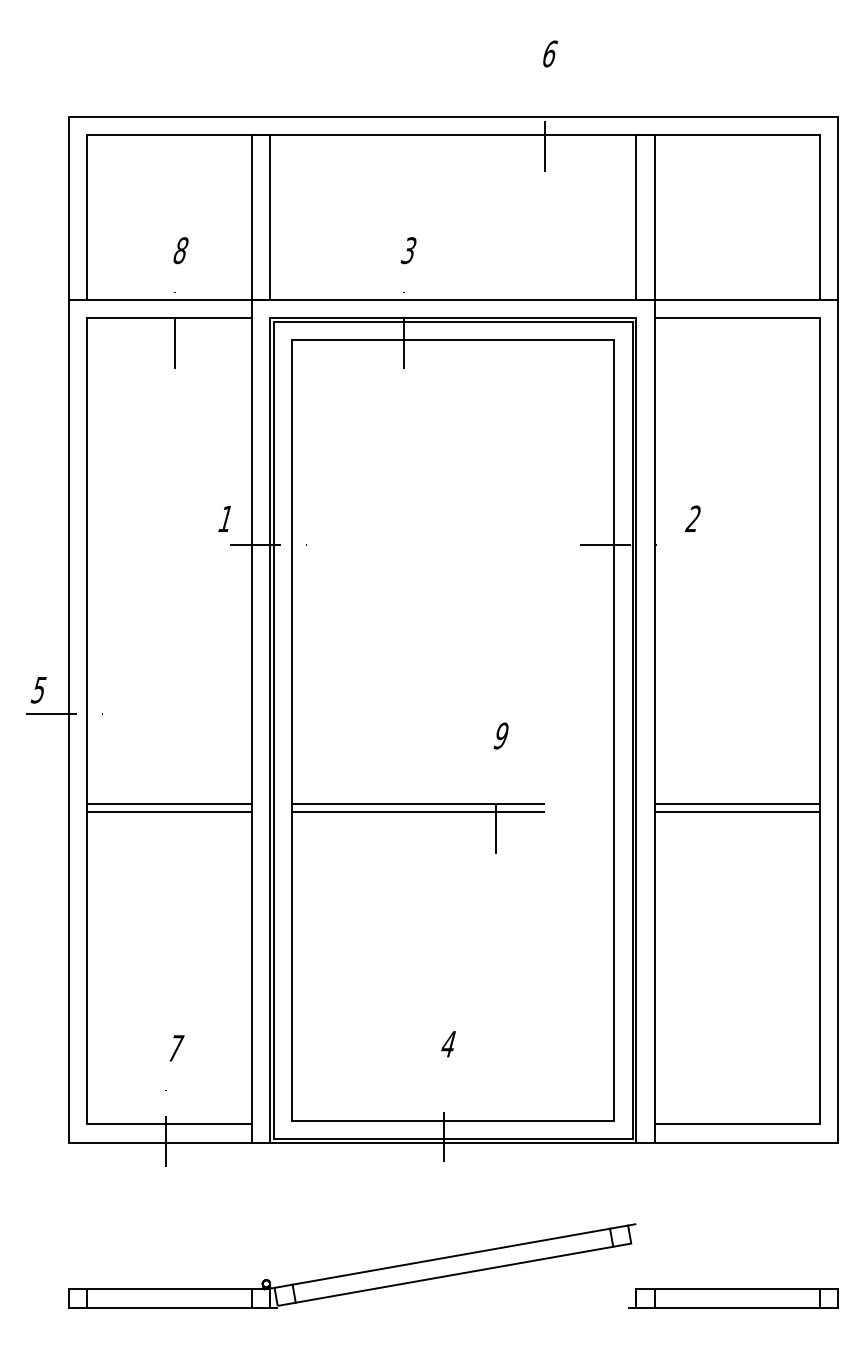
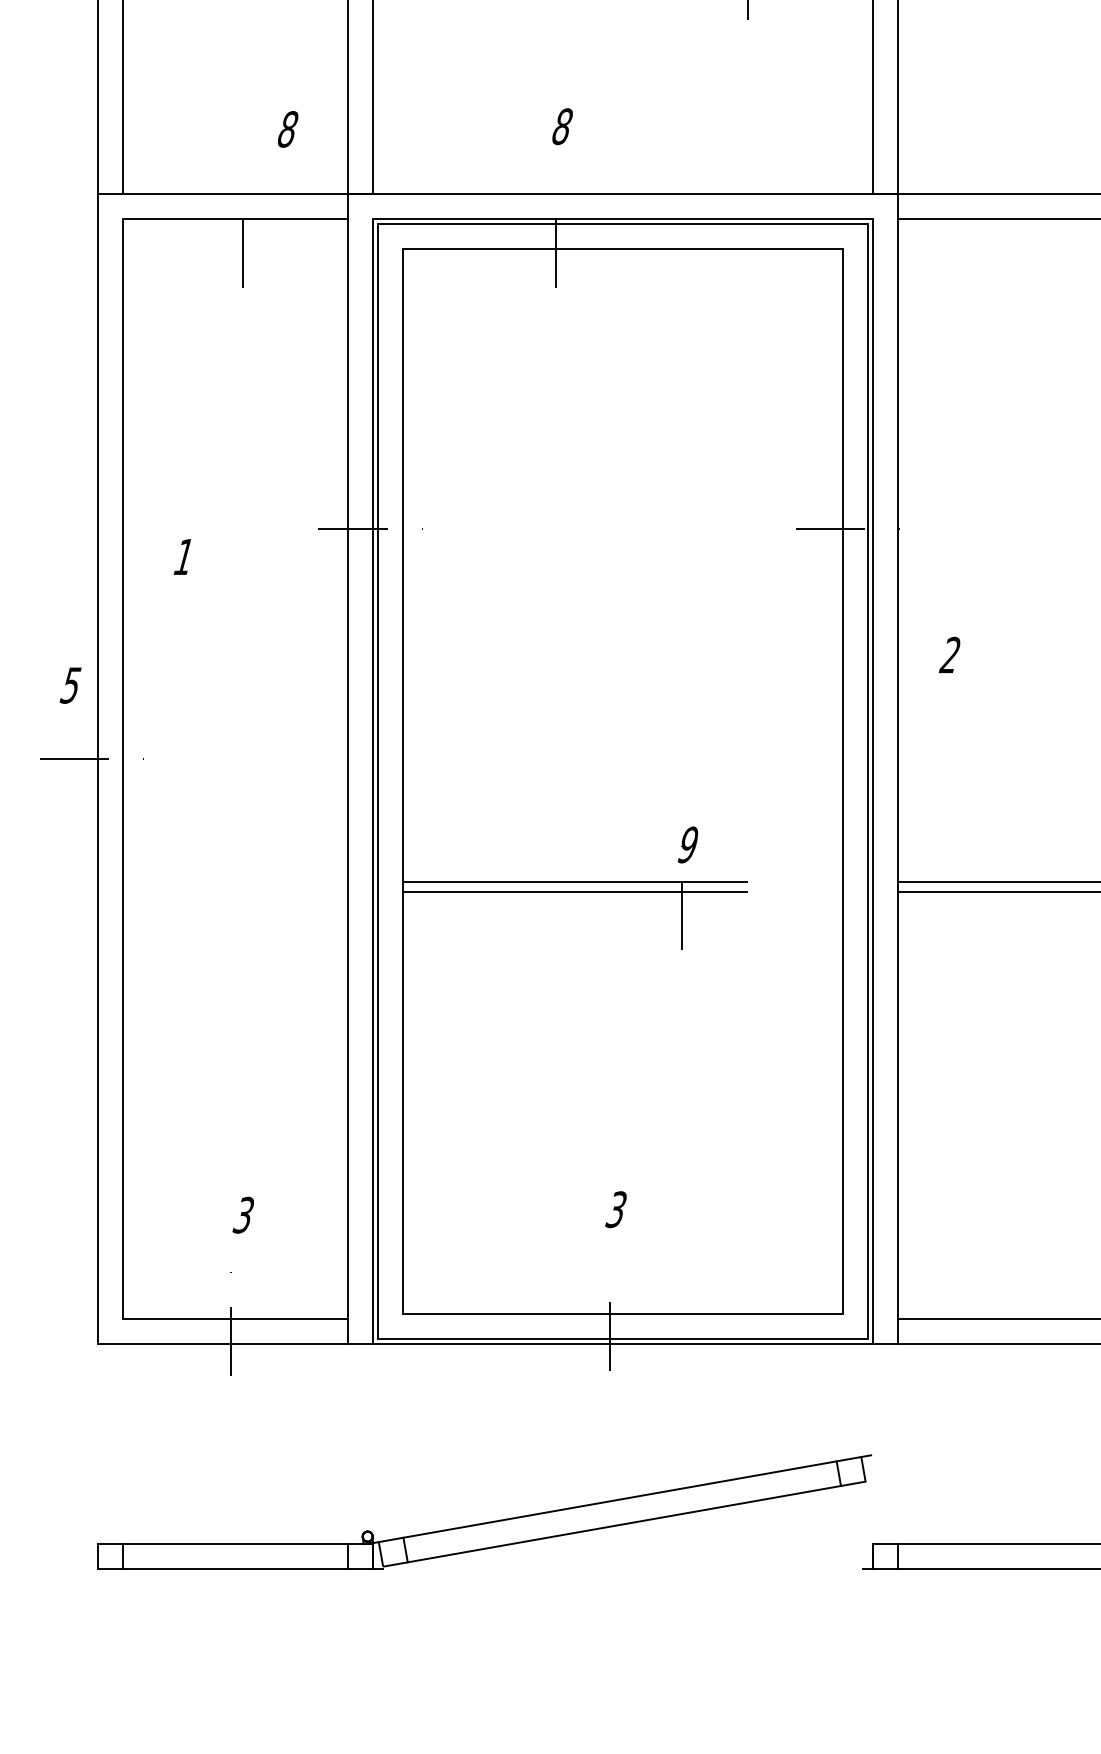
text: (180, 250) -> (287, 129), moved
text: (408, 250) -> (561, 126), 3 -> 8
text: (224, 518) -> (182, 556), moved
text: (692, 518) -> (949, 654), moved
text: (38, 690) -> (70, 685), moved
text: (500, 735) -> (687, 844), moved
line: (168, 803) -> (234, 881), removed
line: (168, 811) -> (234, 892), removed
text: (448, 1043) -> (616, 1208), 4 -> 3
text: (175, 1047) -> (243, 1214), 7 -> 3

